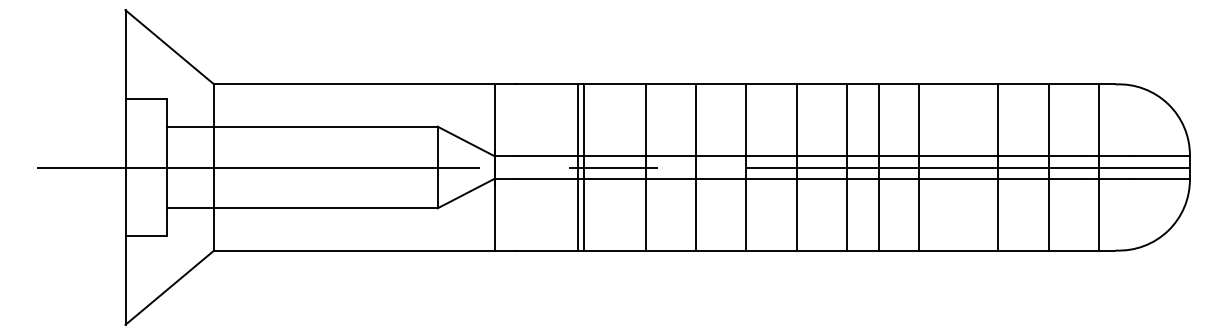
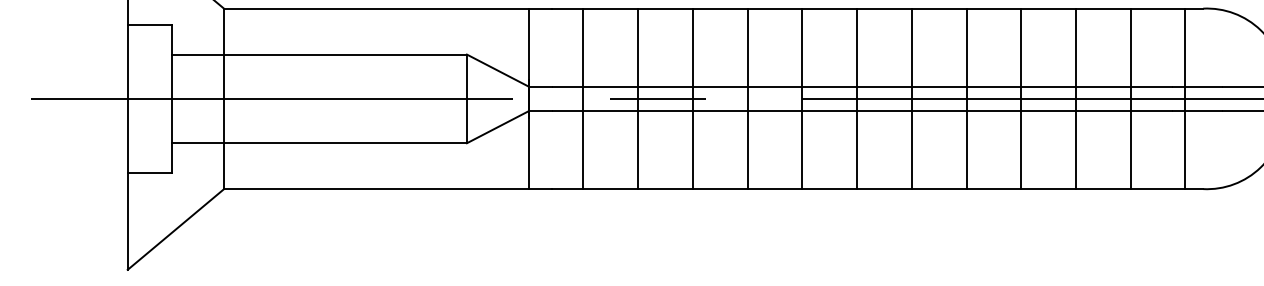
line: (578, 167) -> (638, 98), moved
line: (583, 167) -> (582, 98), moved
line: (878, 167) -> (966, 98), moved
line: (918, 167) -> (1020, 98), moved

